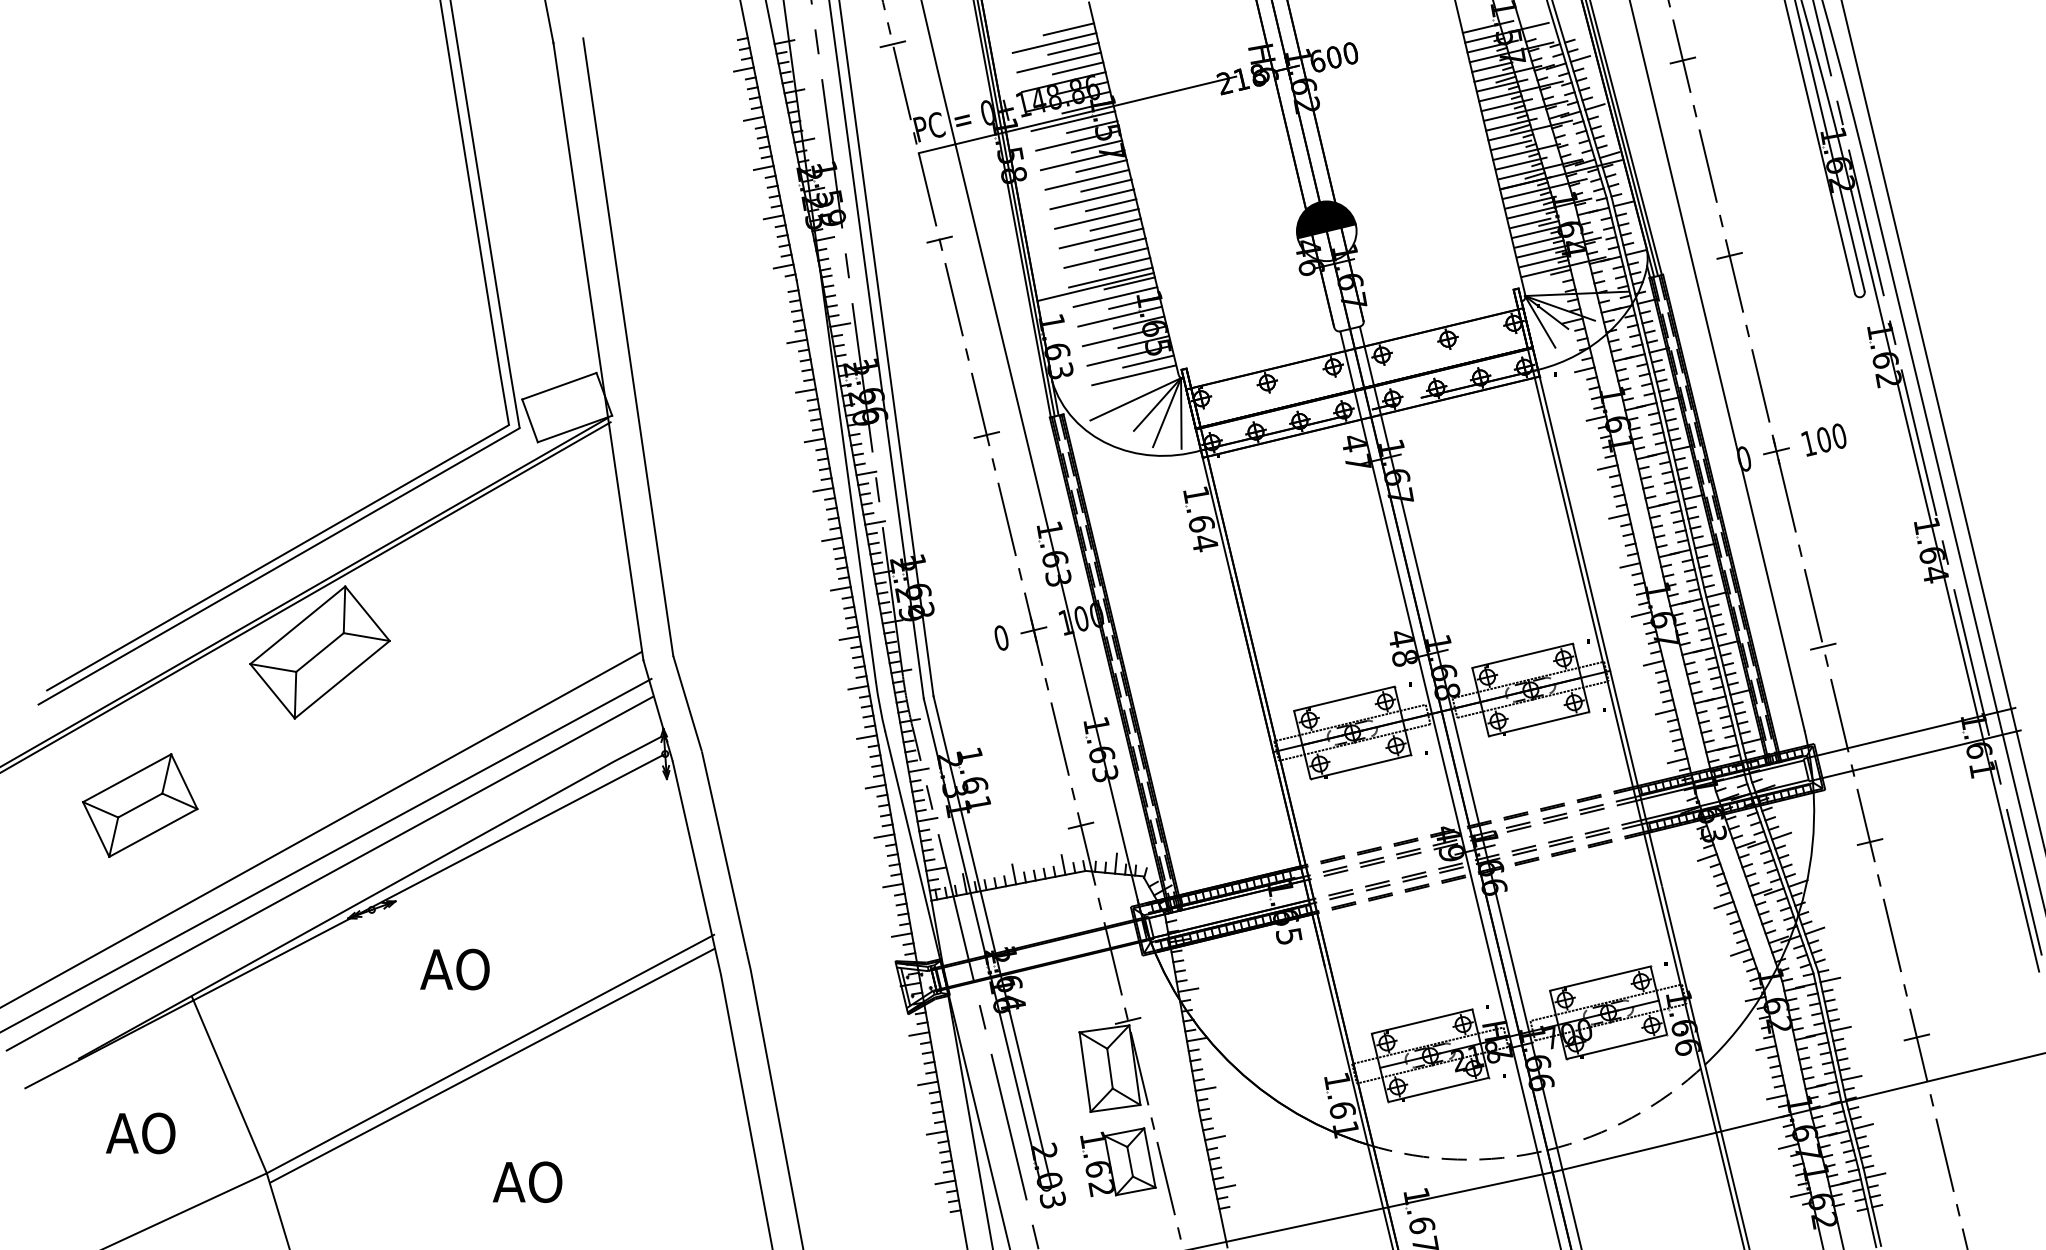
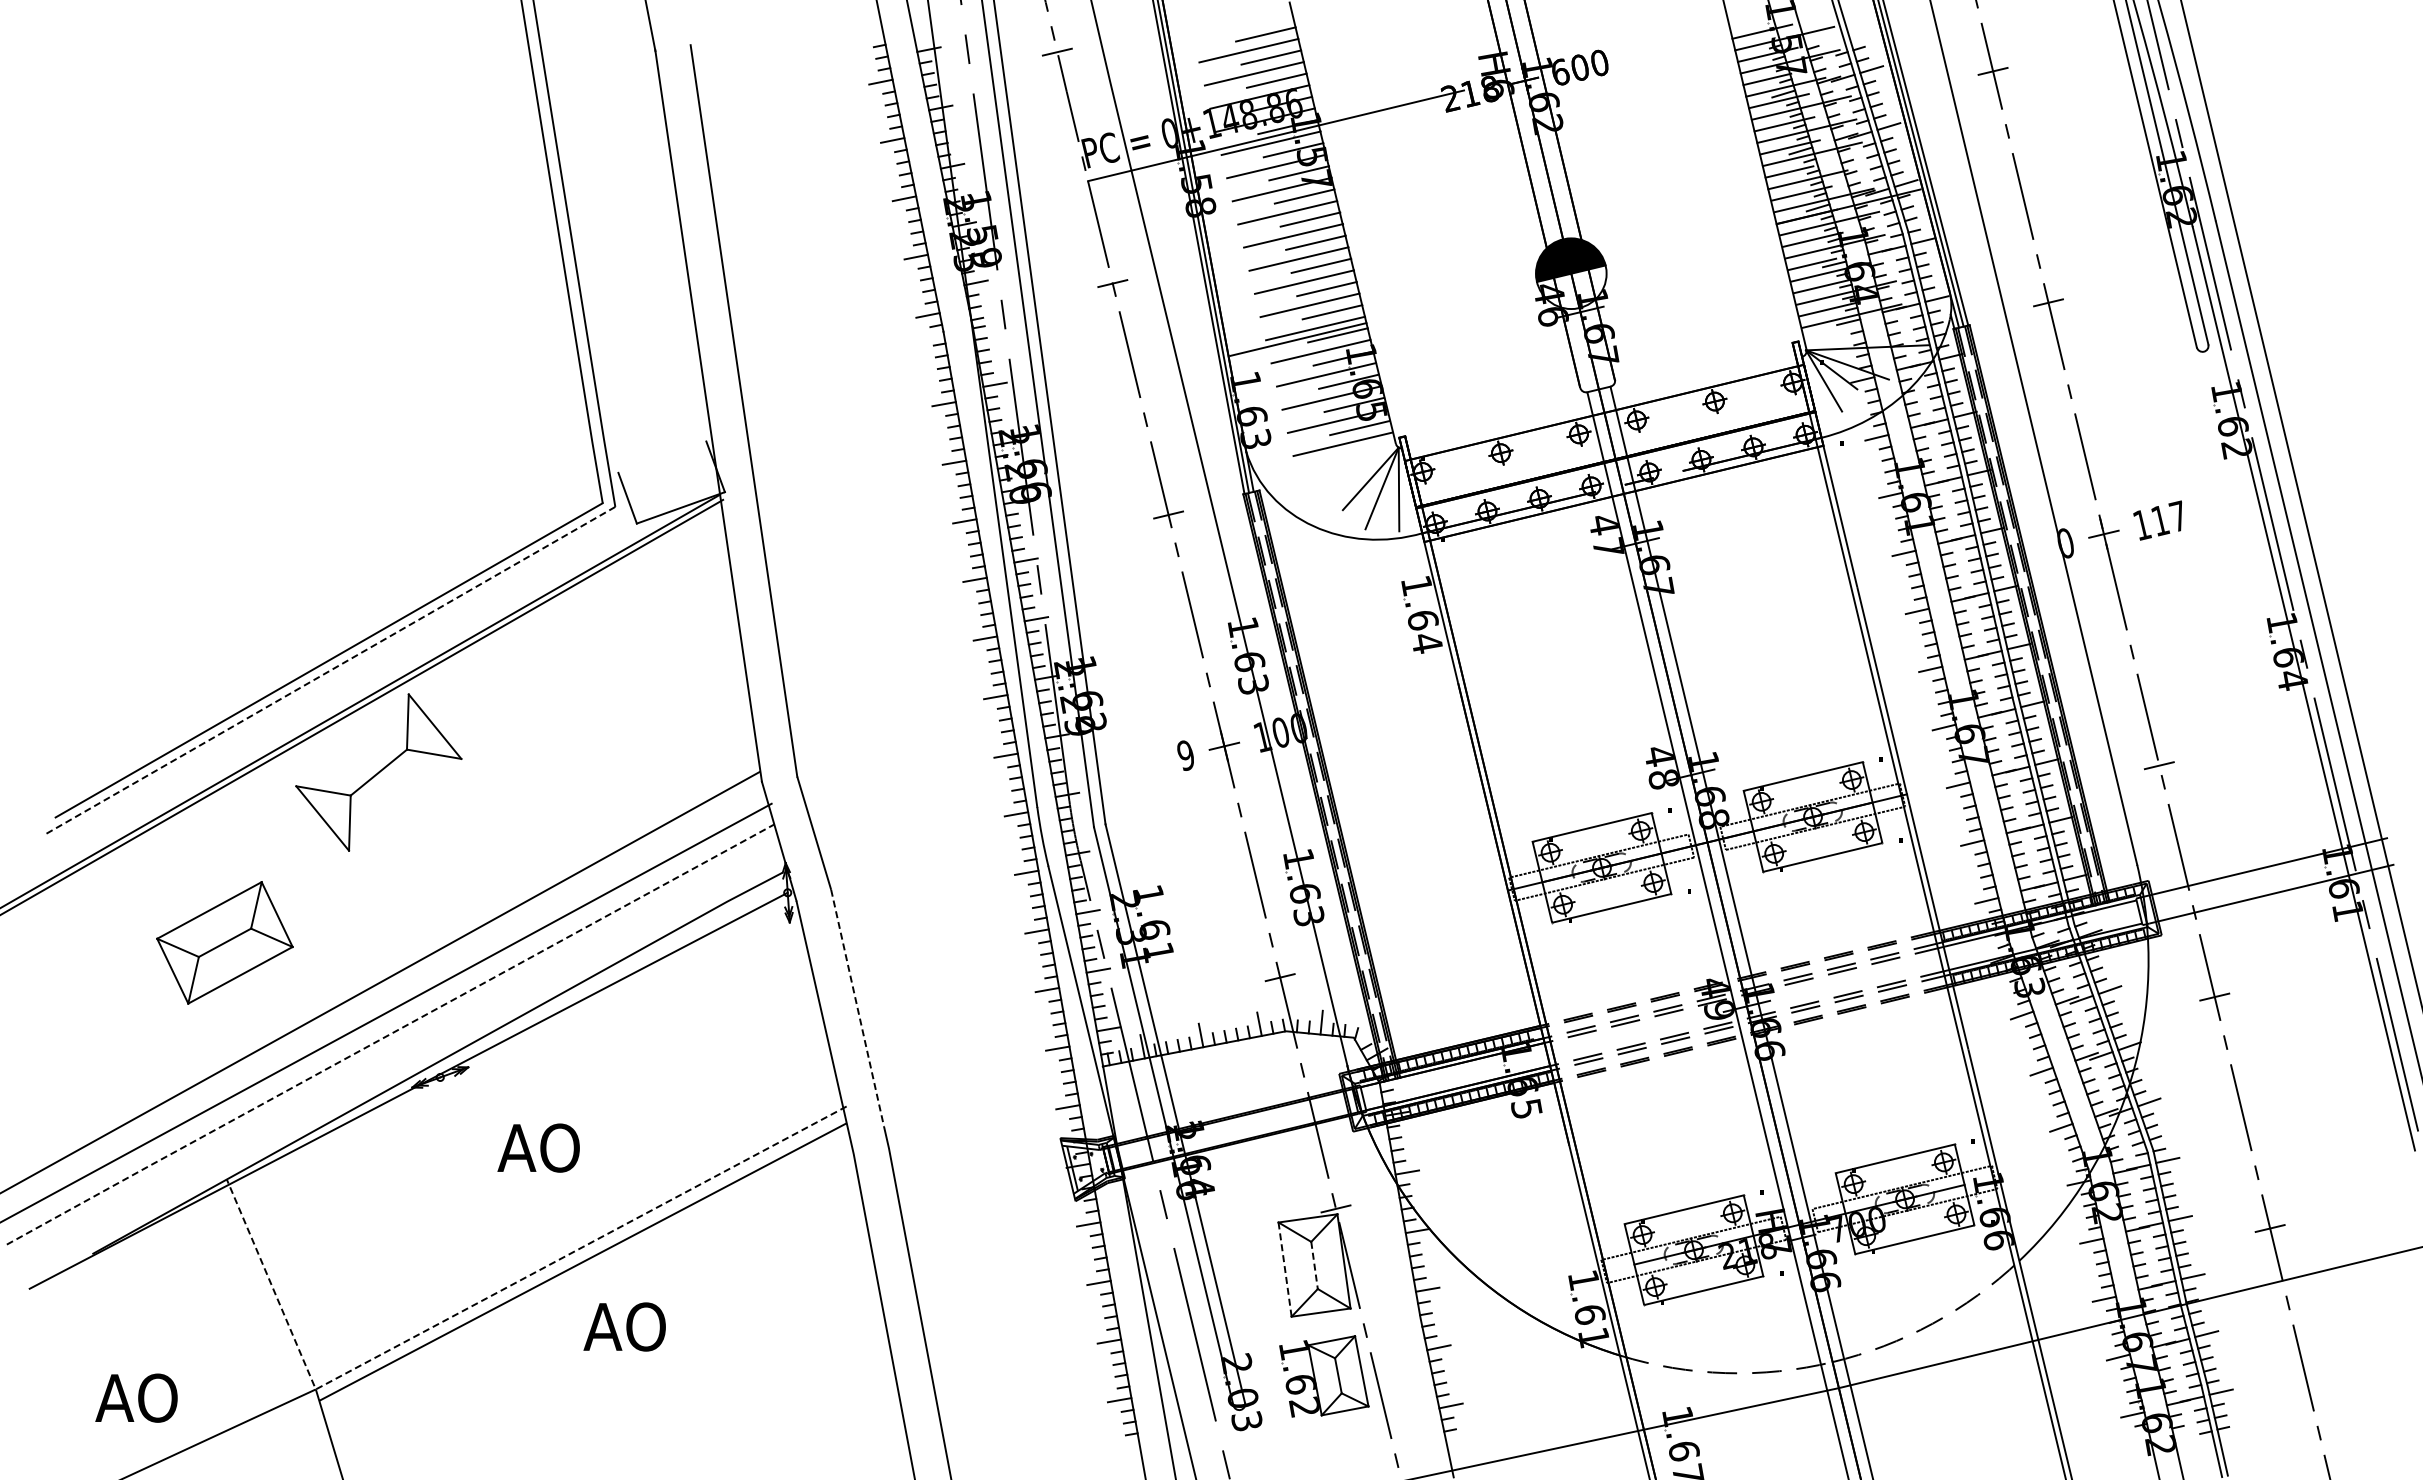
line: (559, 385) -> (662, 456), removed
line: (1135, 399) -> (1344, 472), removed
text: (1830, 437) -> (2168, 518), 100 -> 117
line: (279, 566) -> (330, 670), solid -> dashed
line: (297, 625) -> (352, 740), removed
text: (1001, 638) -> (1185, 755), 0 -> 9
line: (342, 679) -> (405, 804), removed
part: (139, 805) -> (224, 942), moved
line: (724, 851) -> (857, 1008), solid -> dashed
line: (329, 873) -> (390, 1034), solid -> dashed
line: (1109, 1068) -> (1314, 1265), solid -> dashed
line: (1085, 1072) -> (1285, 1269), solid -> dashed
line: (404, 1099) -> (479, 1302), solid -> dashed
text: (140, 1132) -> (136, 1397), moved
text: (527, 1181) -> (624, 1326), moved

